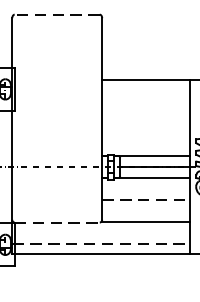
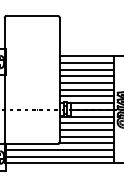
line: (56, 15) -> (31, 16), dashed -> solid
line: (145, 90) -> (86, 62), added
line: (145, 101) -> (86, 69), added
line: (145, 112) -> (86, 76), added
line: (145, 124) -> (86, 83), added
line: (145, 134) -> (86, 89), added
line: (145, 145) -> (86, 96), added
line: (145, 189) -> (86, 123), added
line: (147, 199) -> (87, 129), dashed -> solid
line: (145, 210) -> (86, 136), added
line: (57, 221) -> (32, 143), dashed -> solid
line: (99, 233) -> (58, 150), added
line: (101, 243) -> (59, 156), dashed -> solid

